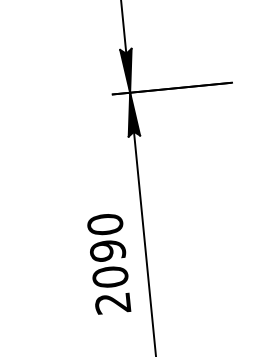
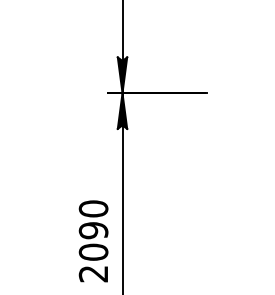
text: (109, 264) -> (93, 241), moved

